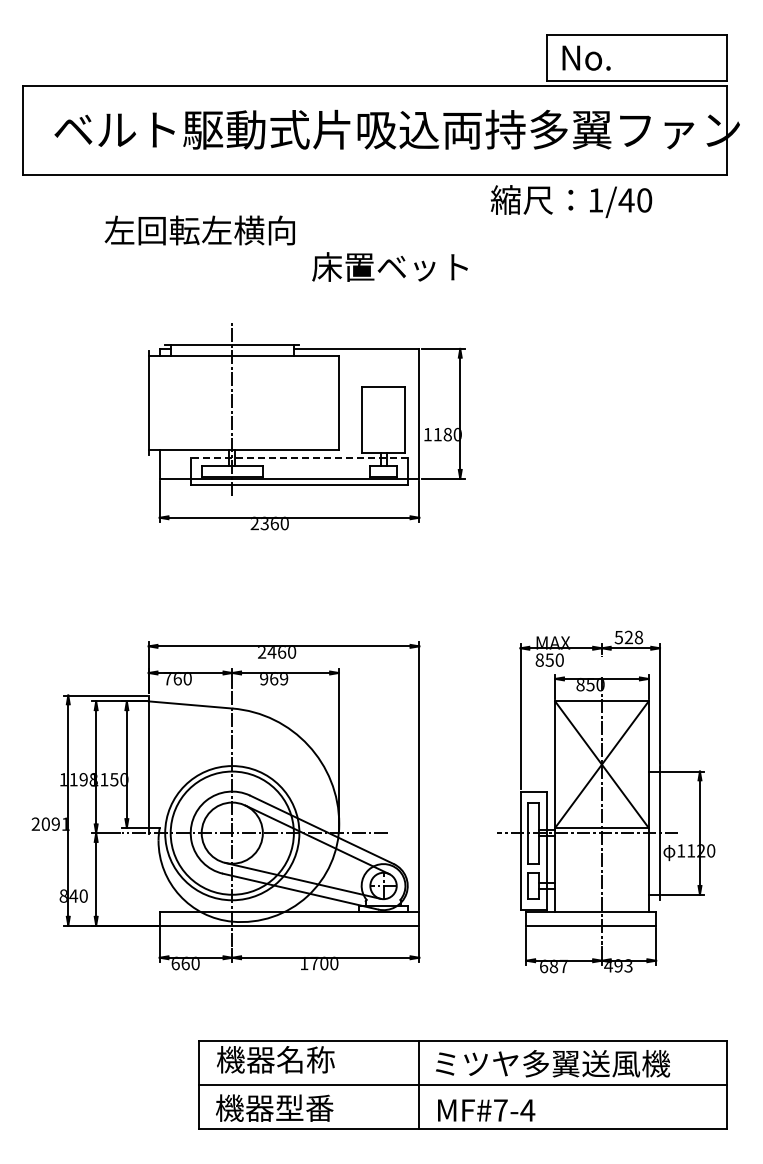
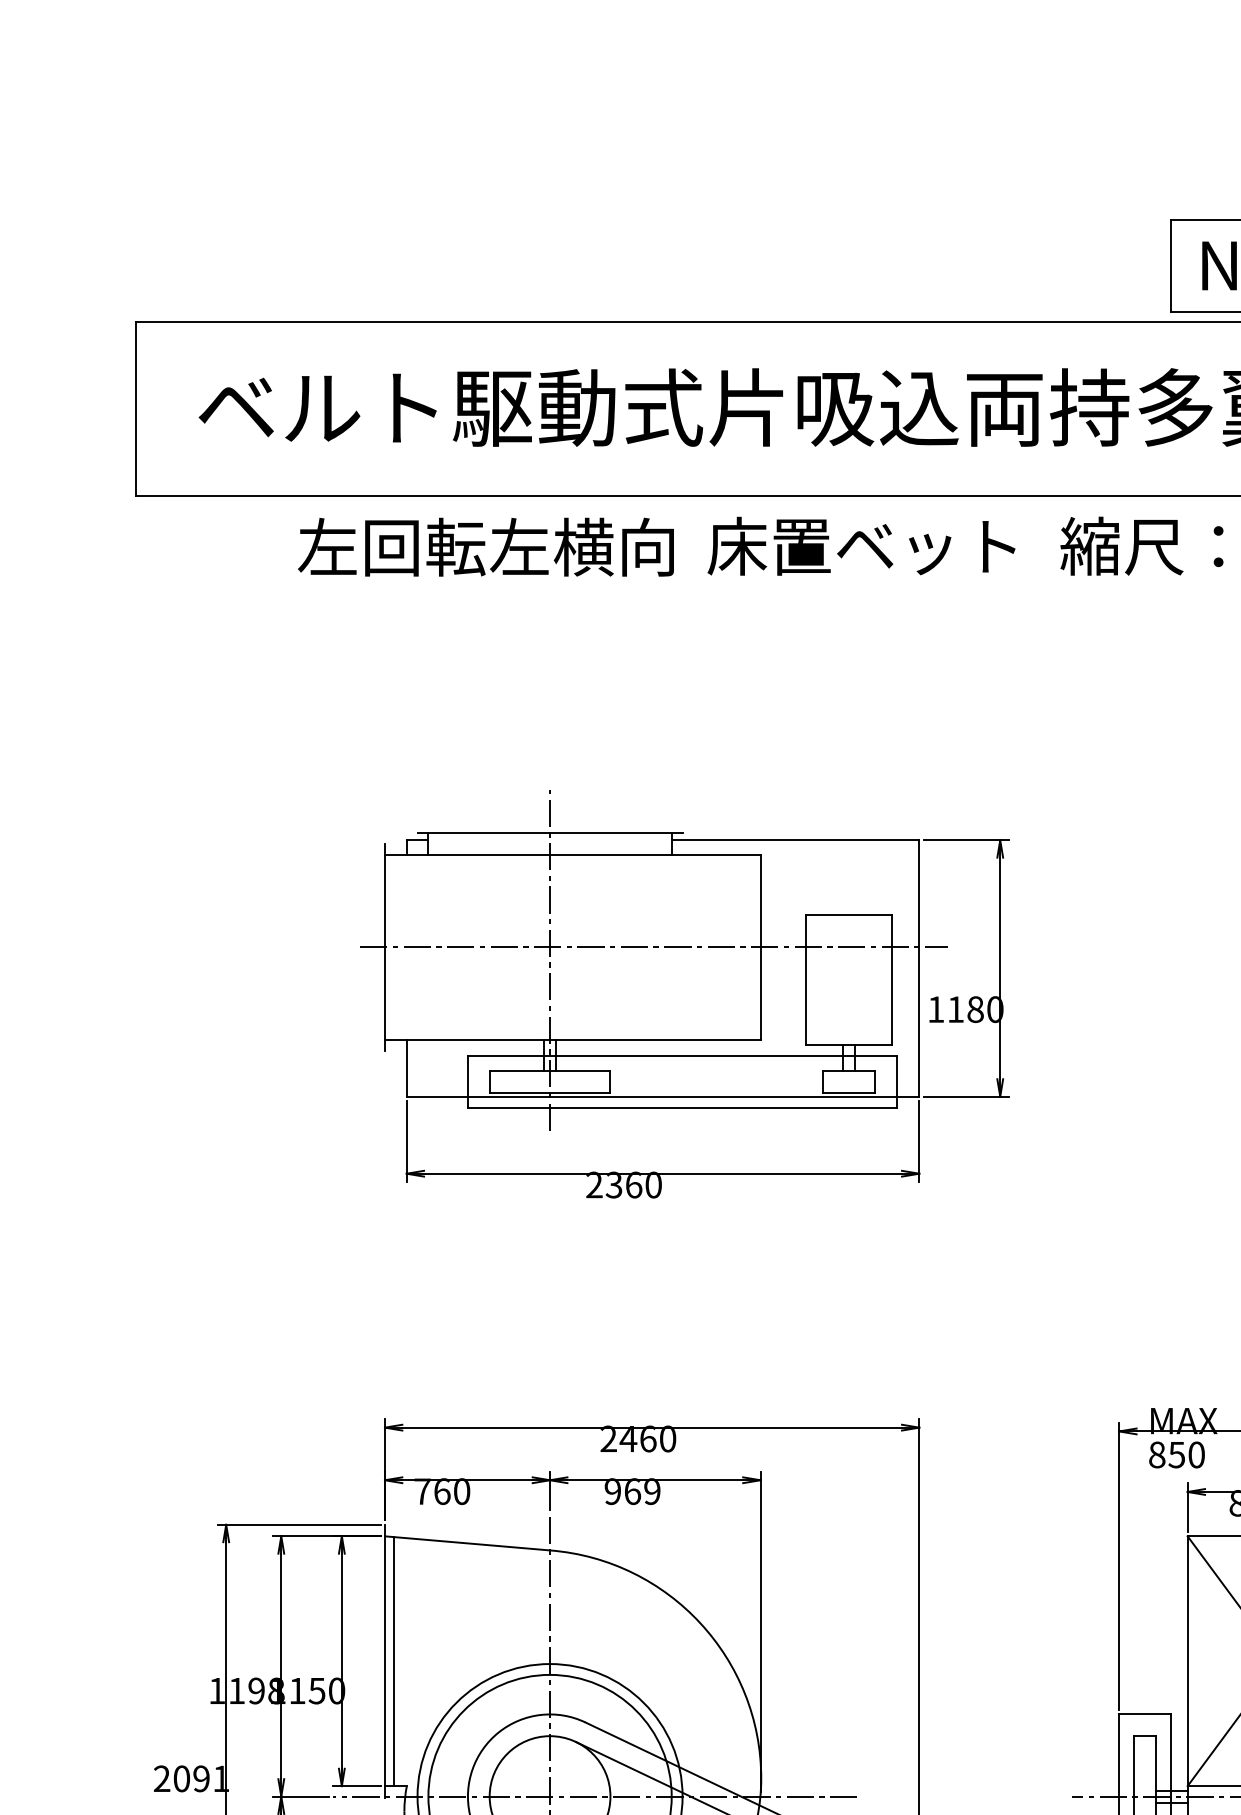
text: (199, 230) -> (485, 547), moved
text: (389, 266) -> (860, 545), moved
line: (284, 403) -> (653, 948), added
line: (299, 458) -> (682, 1056), dashed -> solid
line: (153, 764) -> (394, 1660), added

